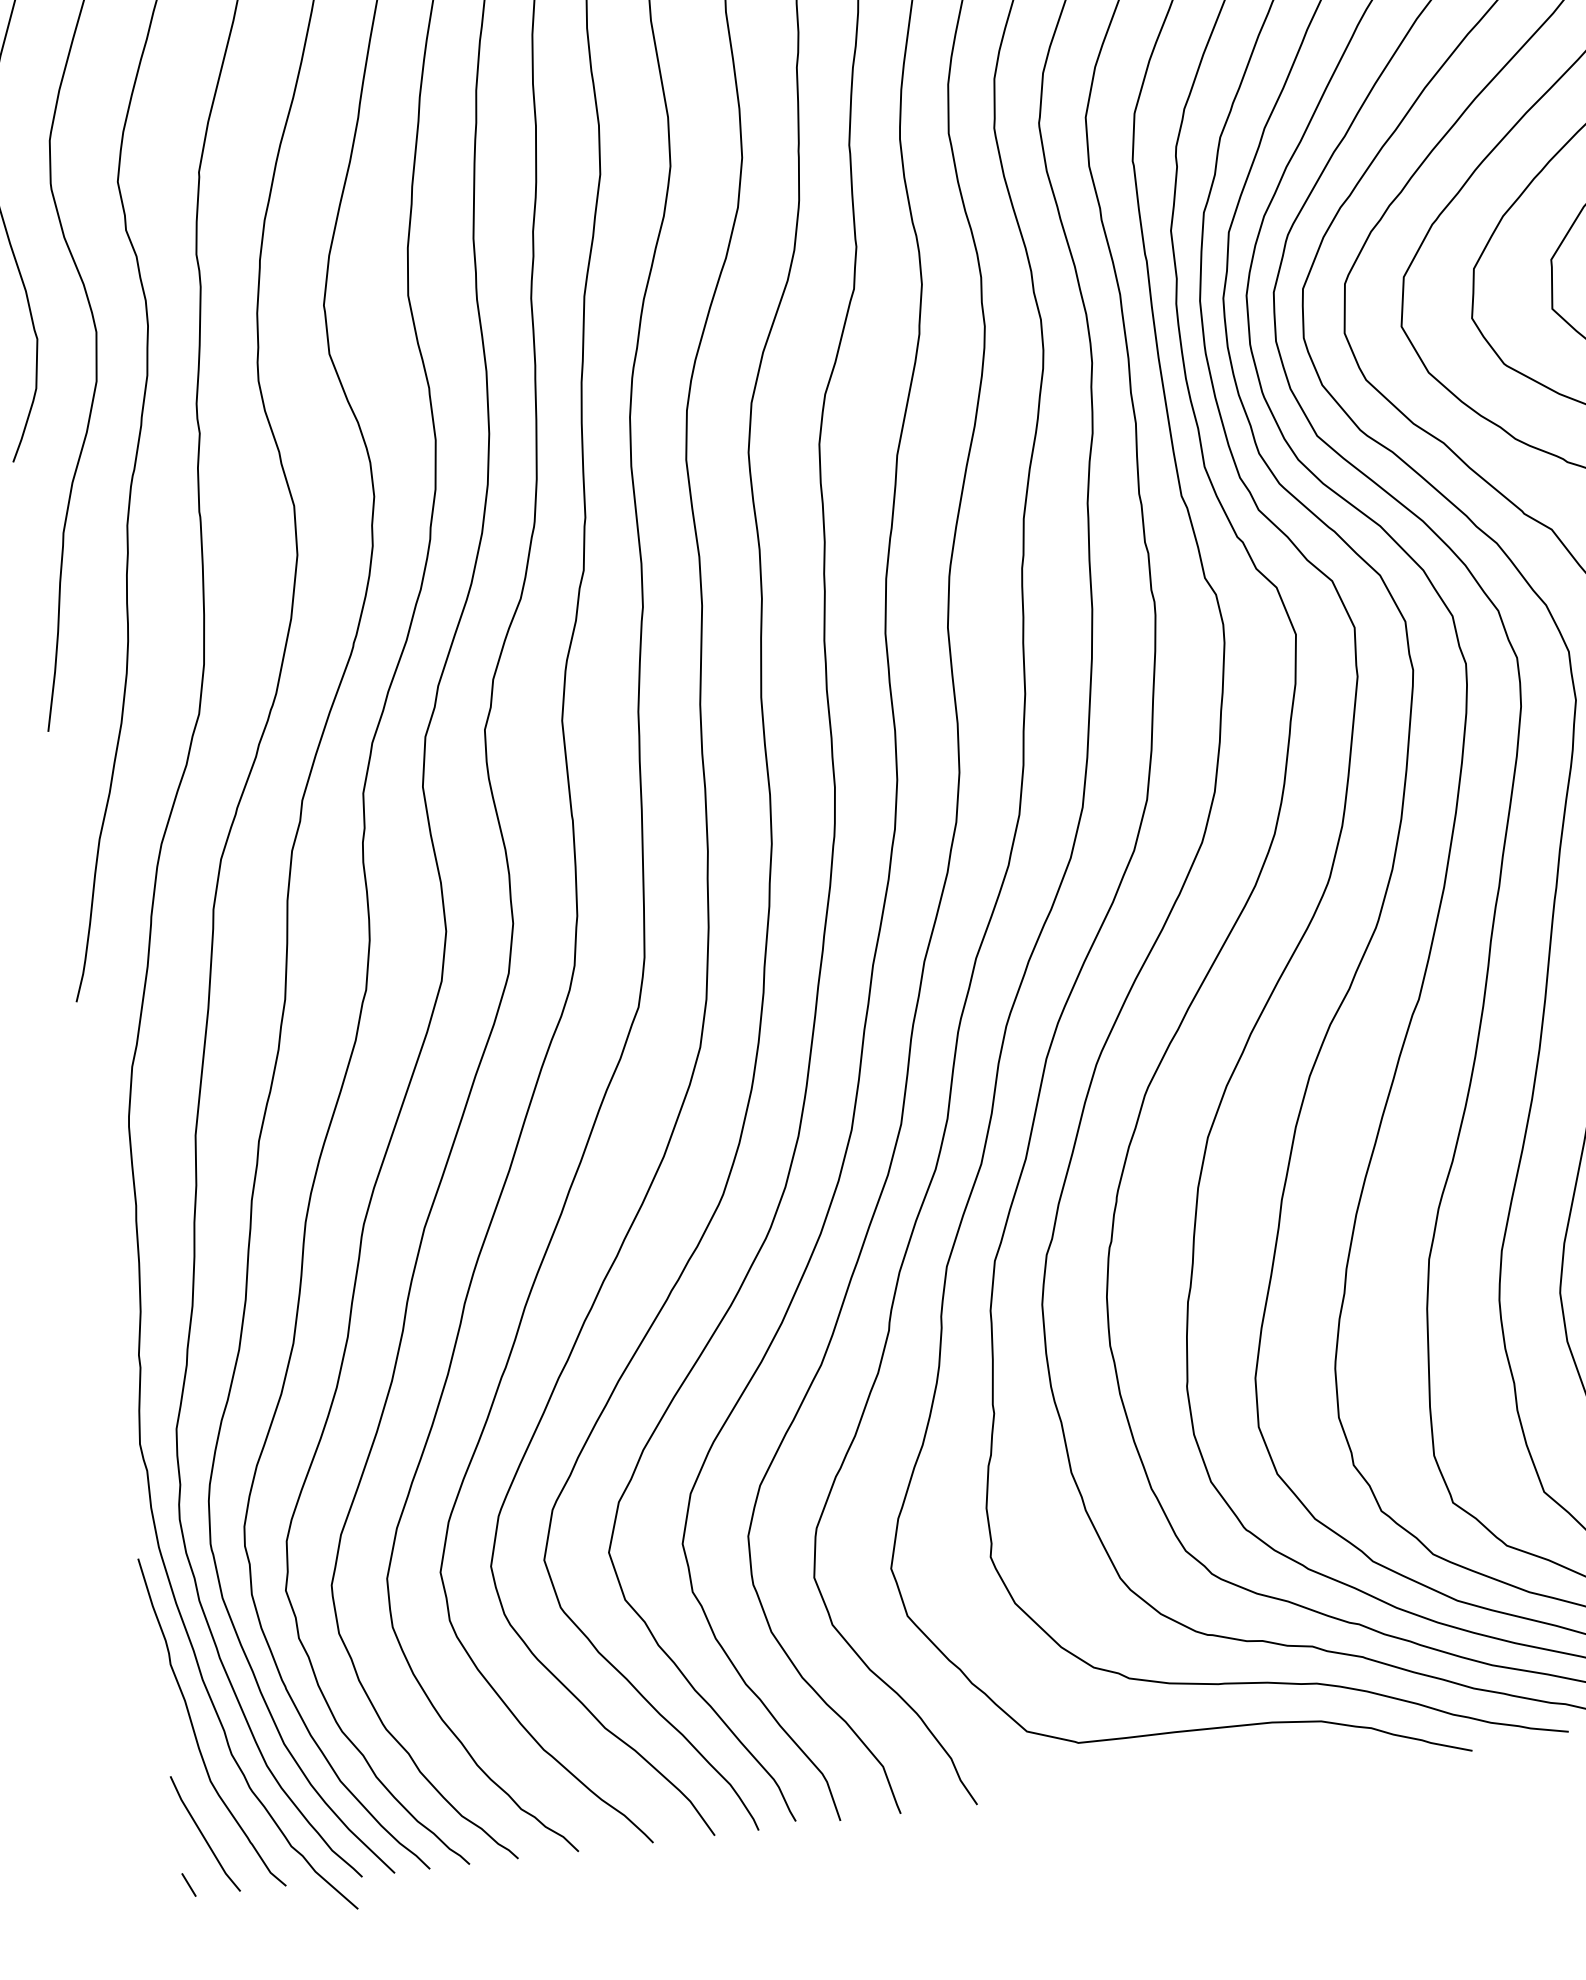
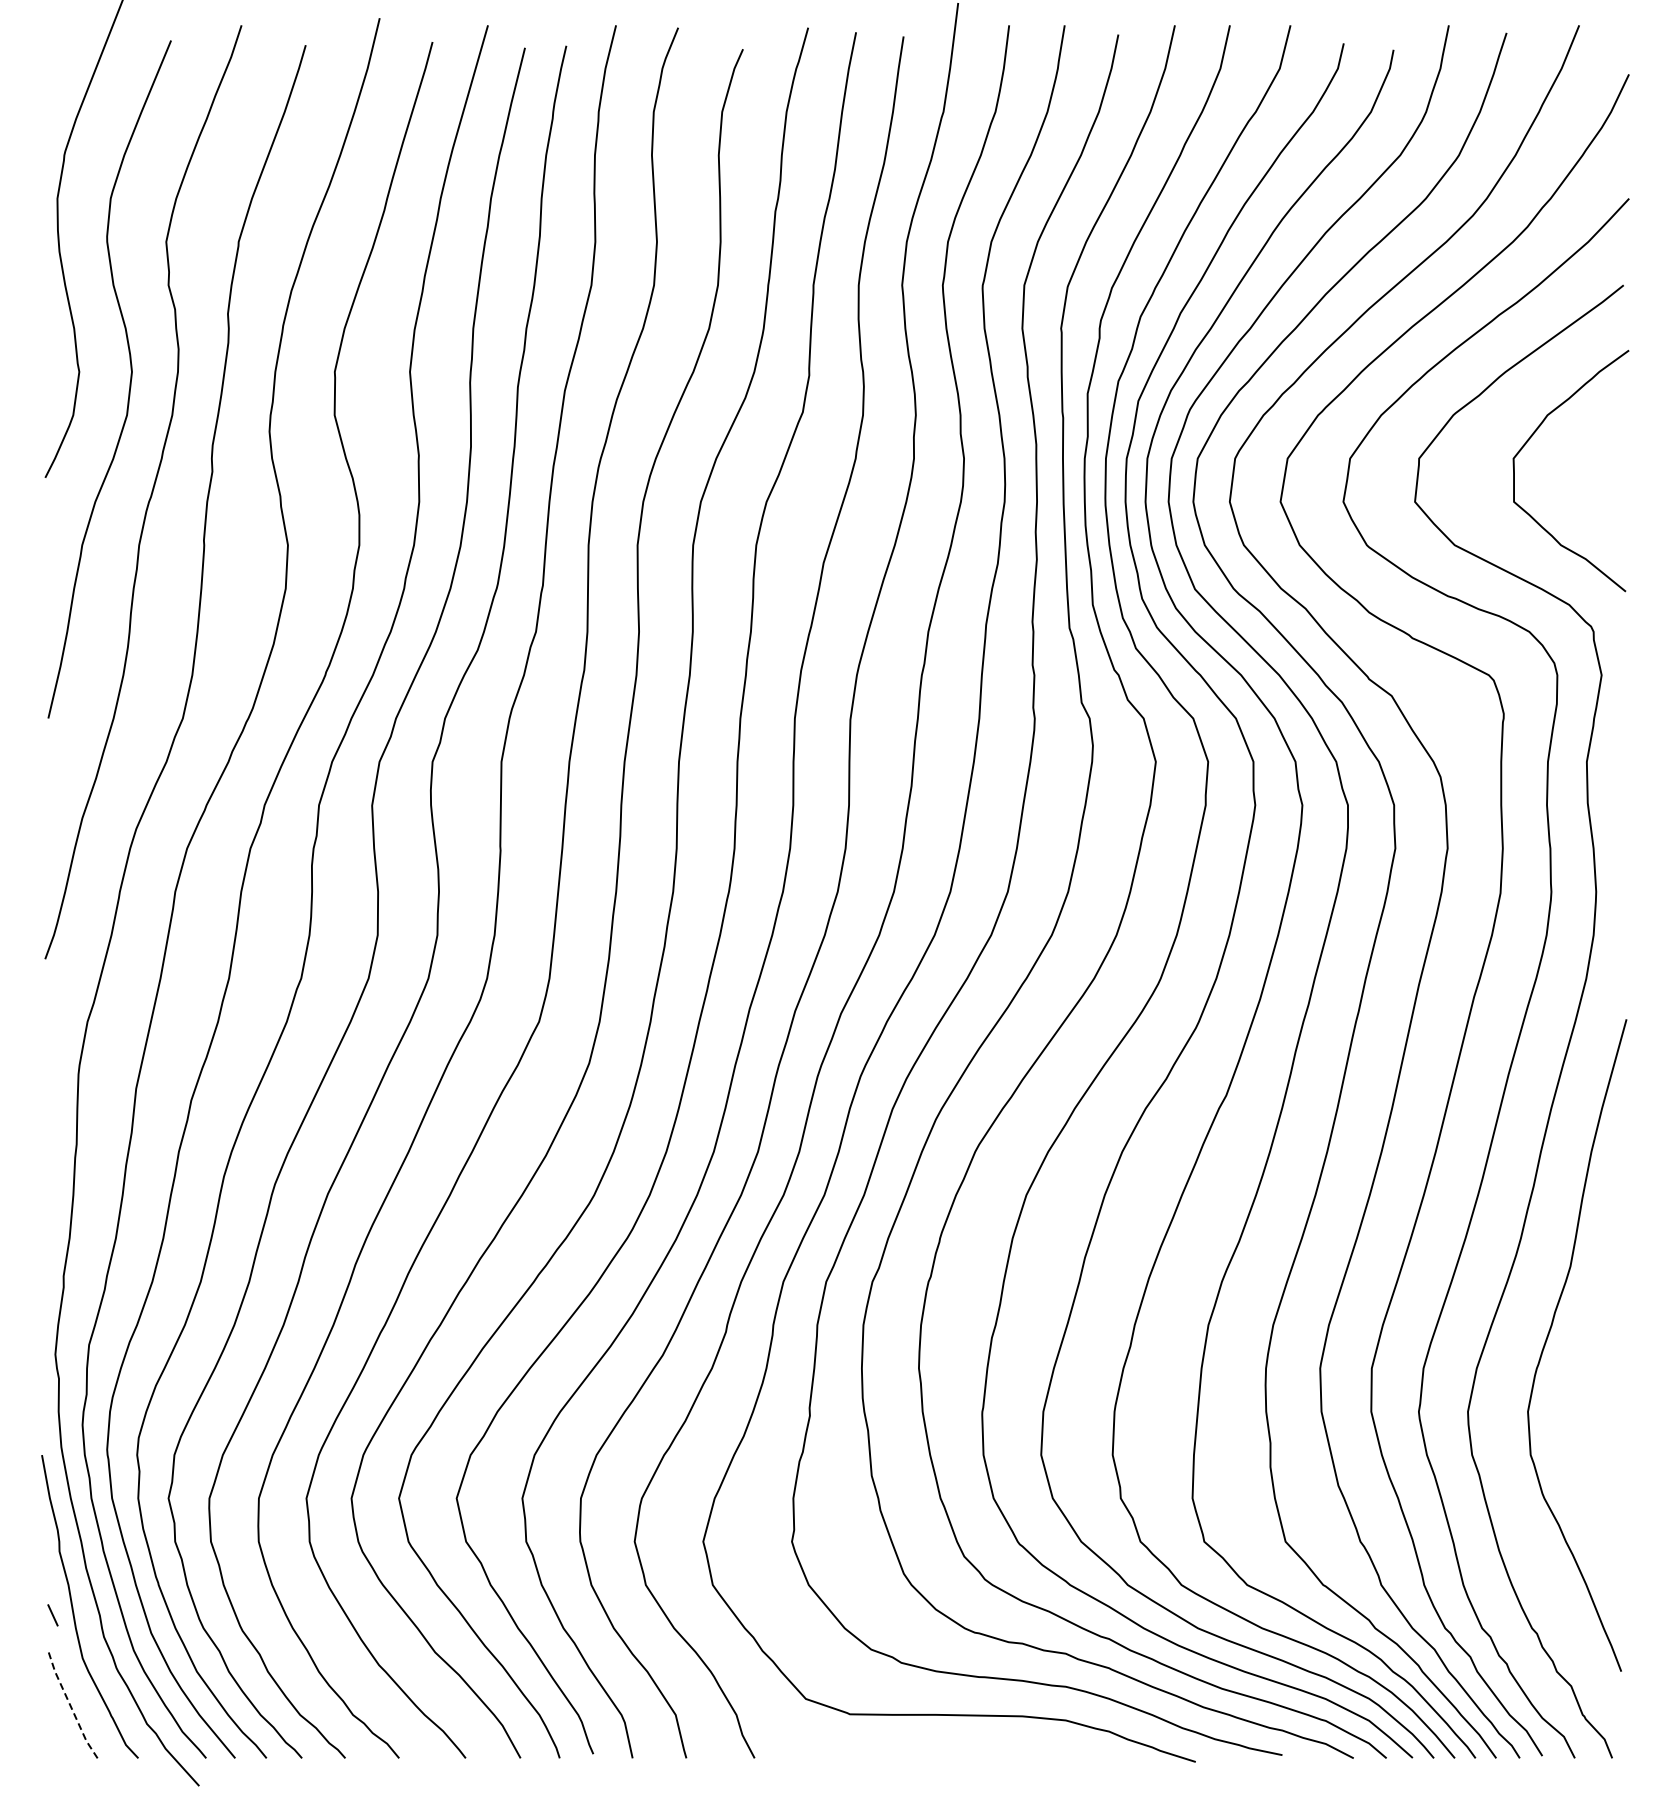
line: (203, 1835) -> (70, 1705), solid -> dashed
line: (188, 1885) -> (52, 1615), moved

